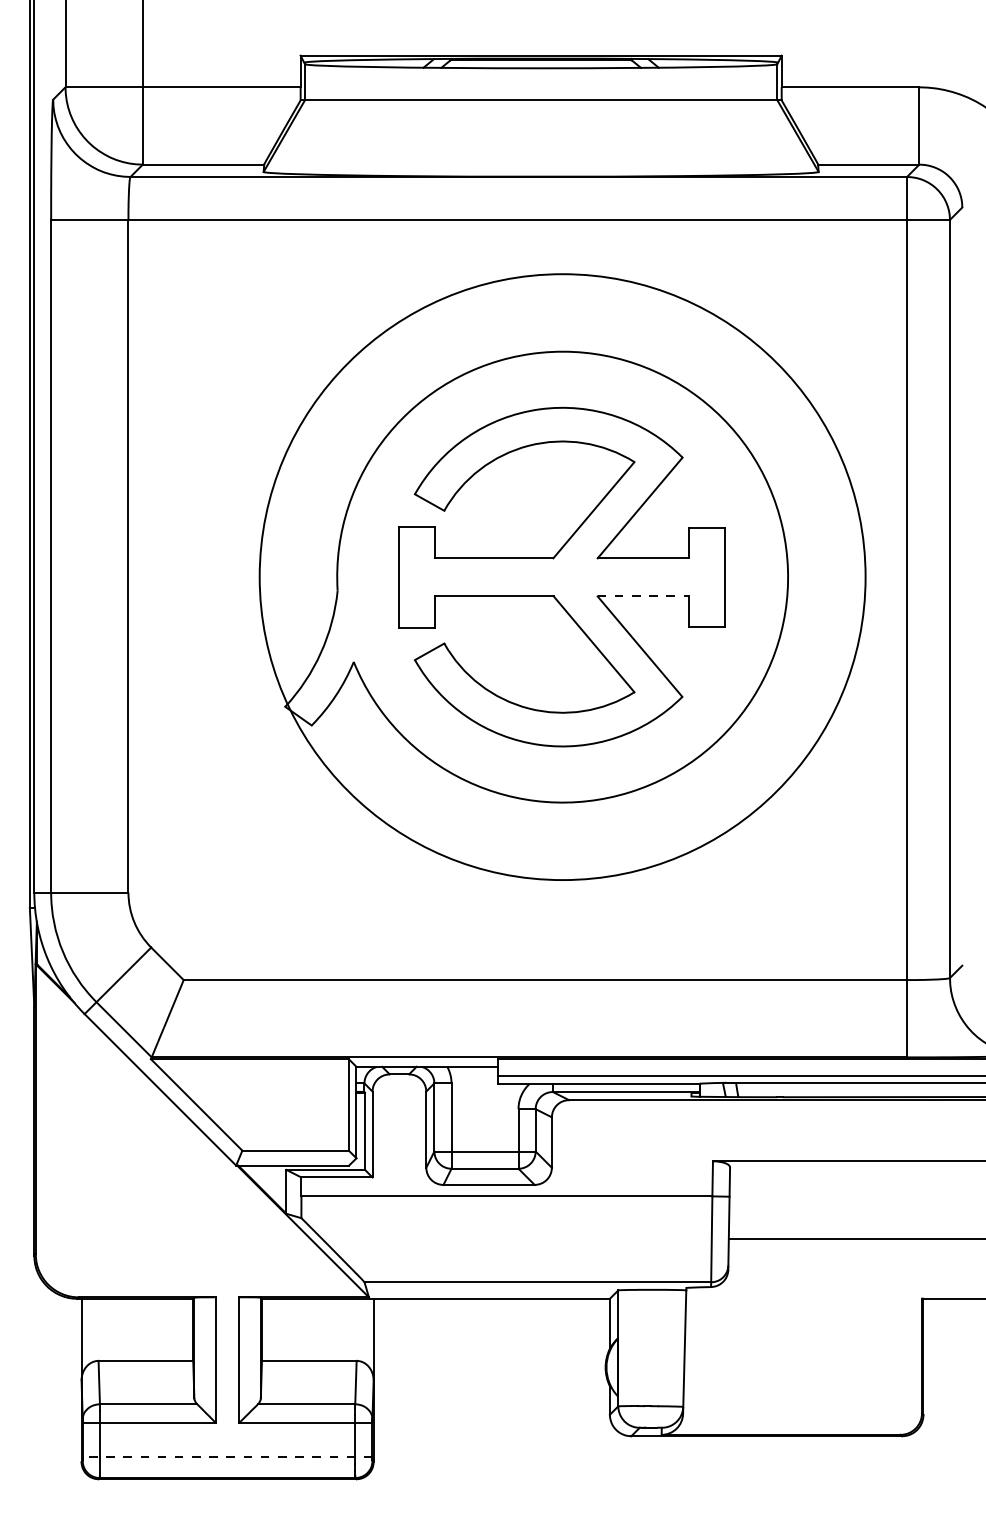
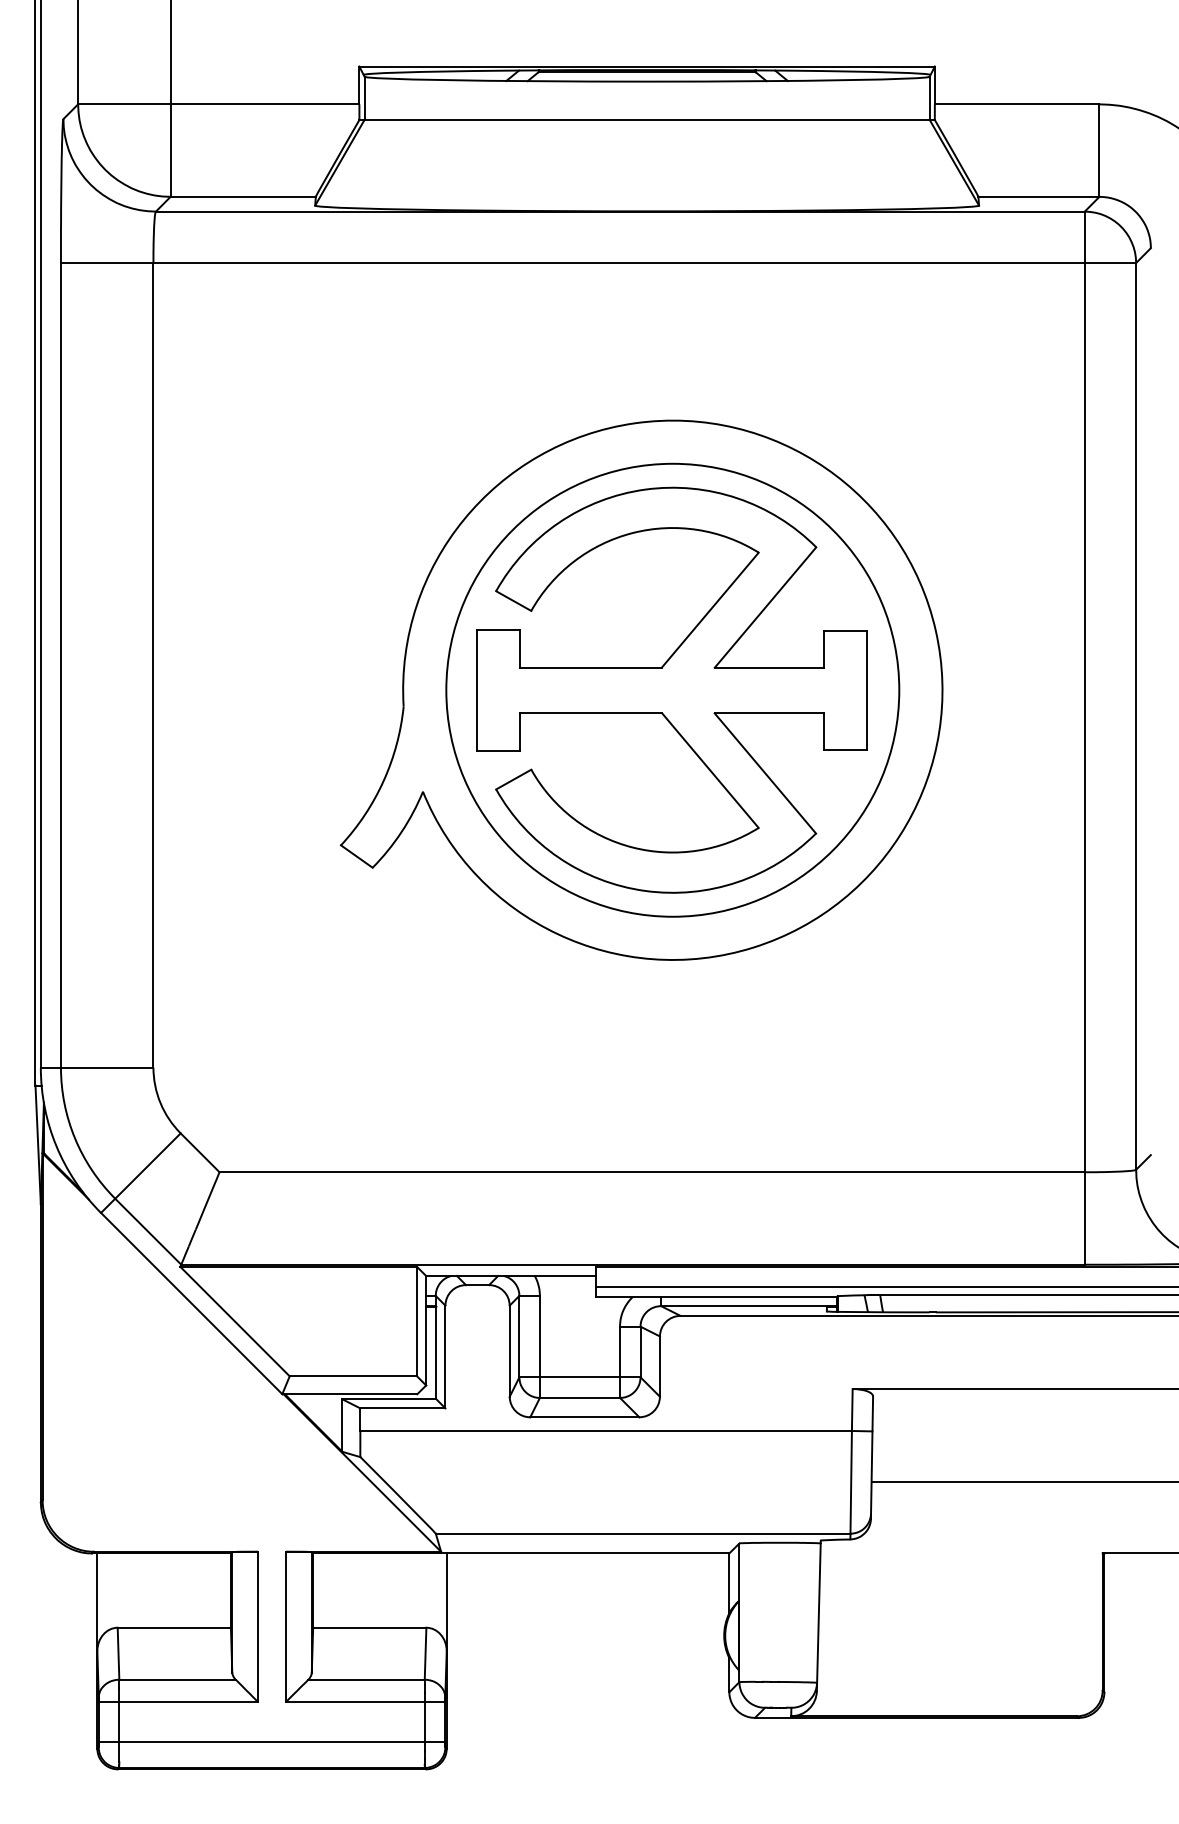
circle: (562, 576) -> (672, 689), size x0.62
line: (643, 596) -> (769, 713), dashed -> solid
line: (227, 1456) -> (271, 1742), dashed -> solid

